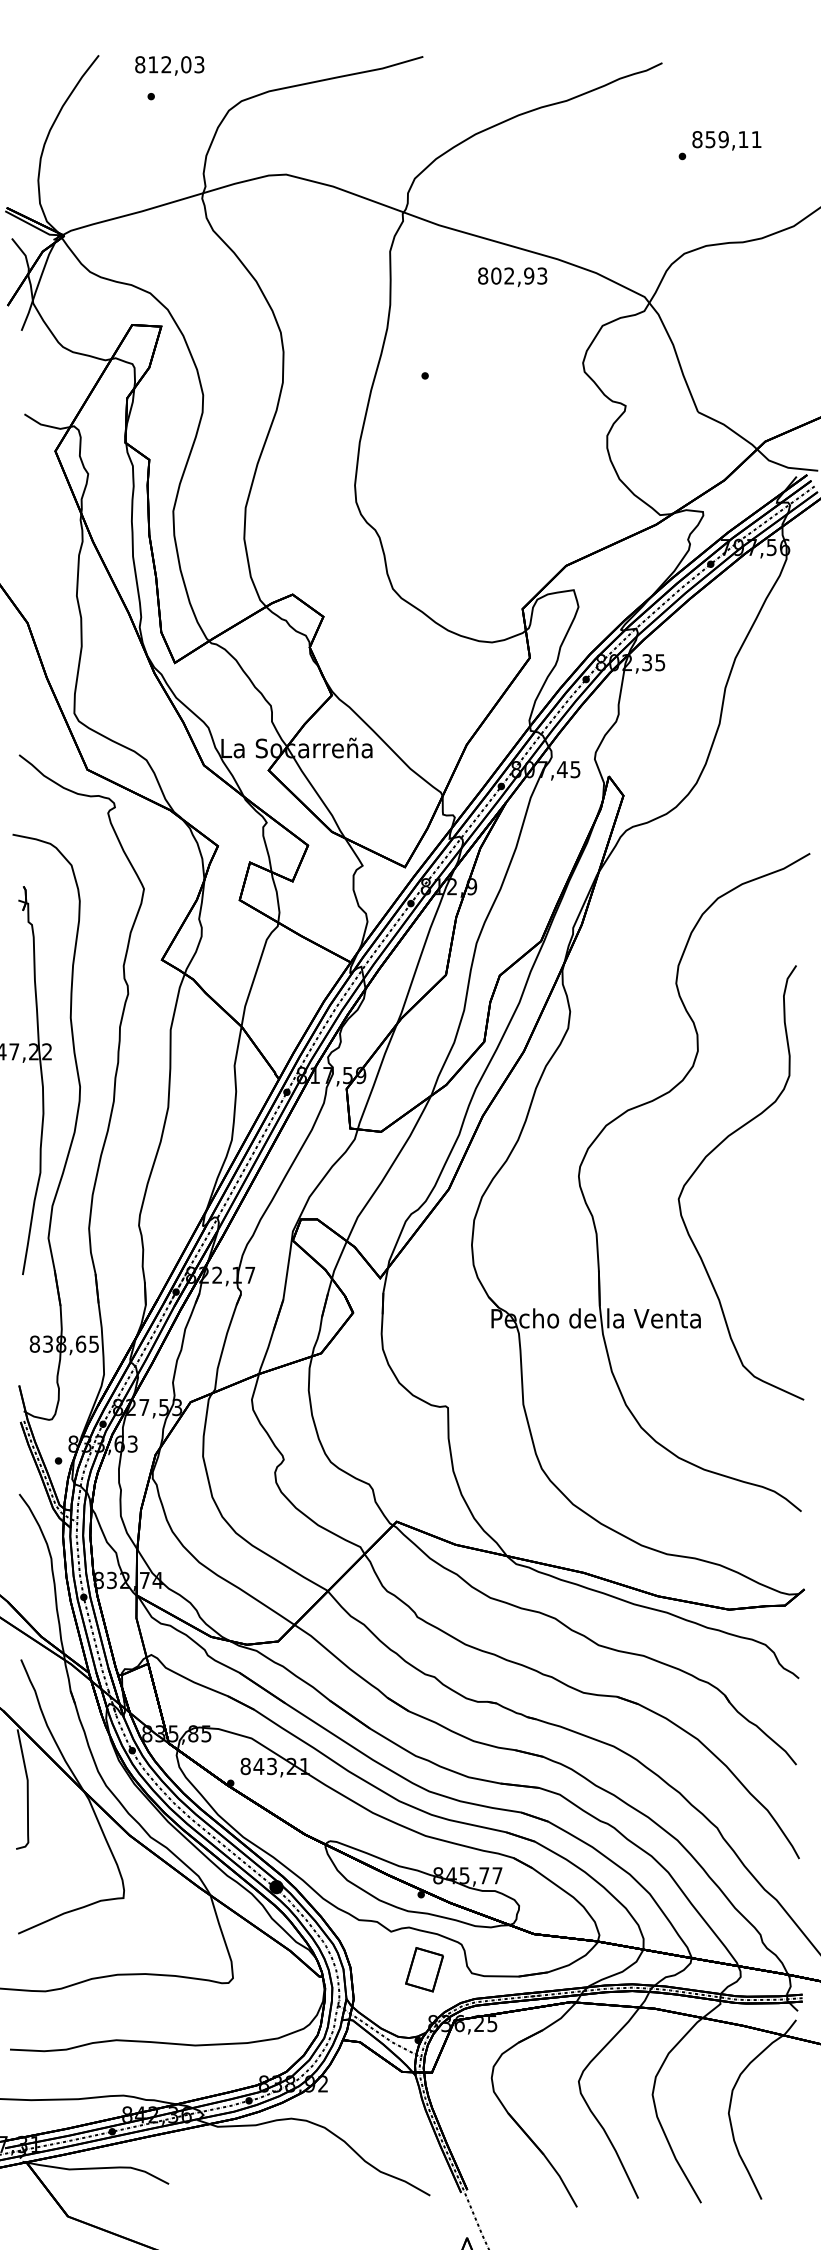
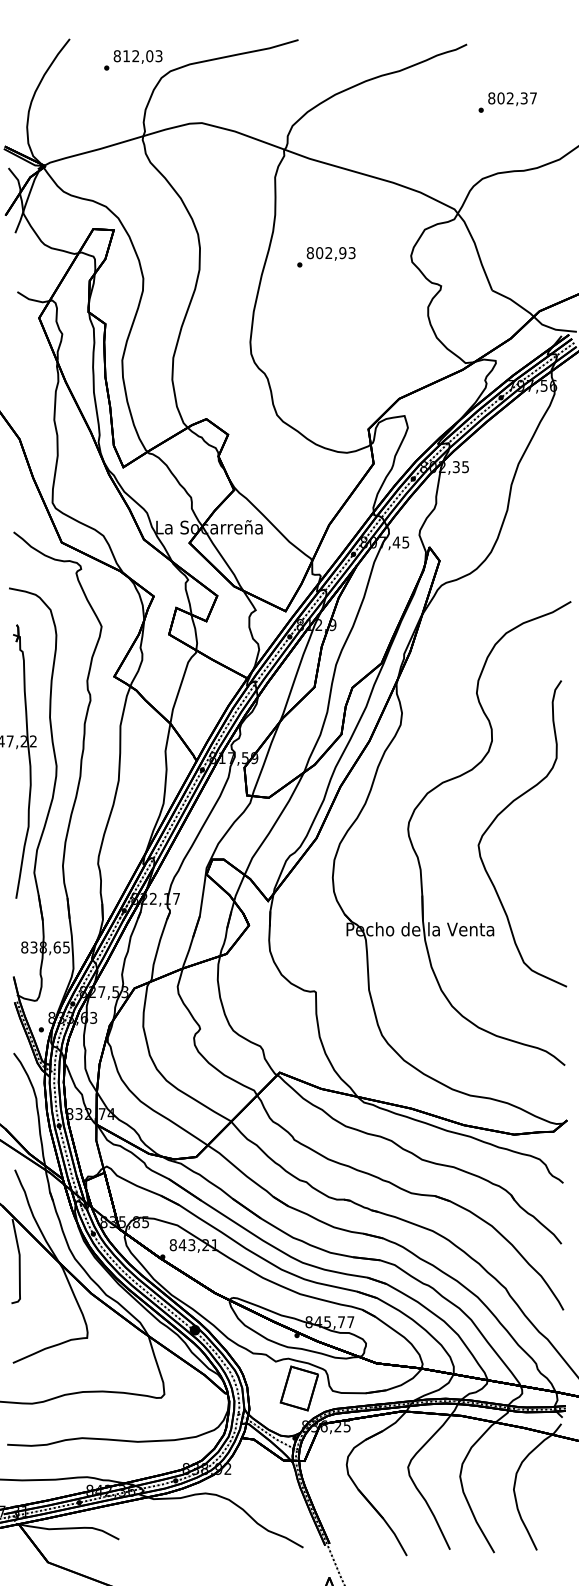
text: (169, 65) -> (137, 56), moved
text: (733, 139) -> (517, 98), 859,11 -> 802,37
text: (512, 277) -> (331, 254), moved
part: (424, 1969) -> (299, 1388), size x1.43

